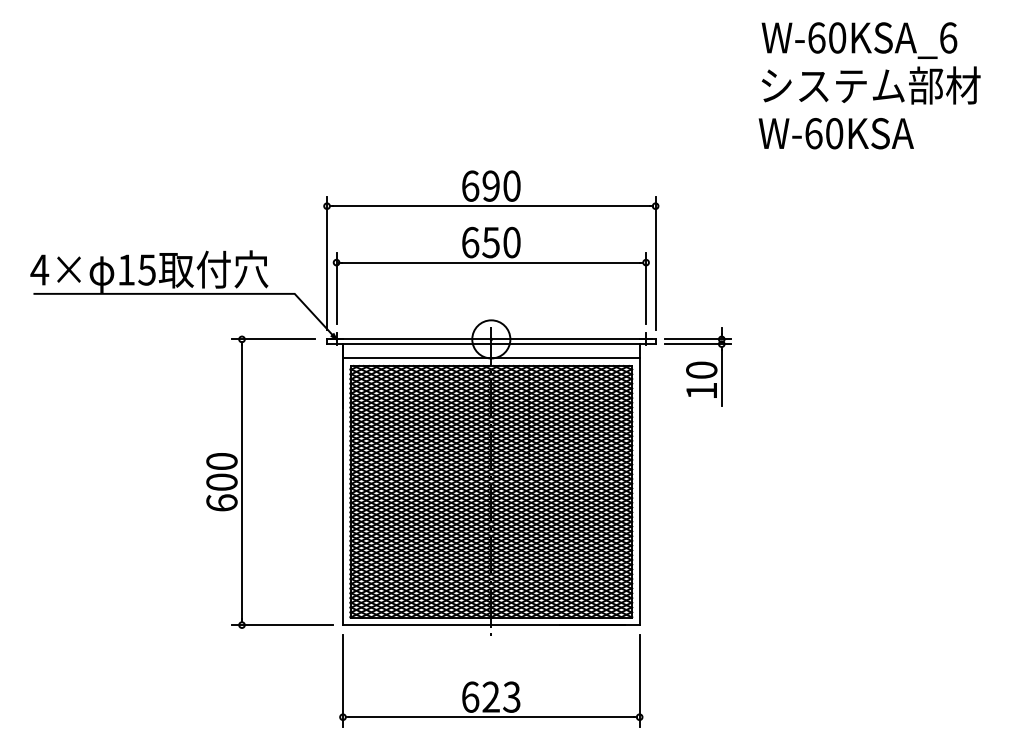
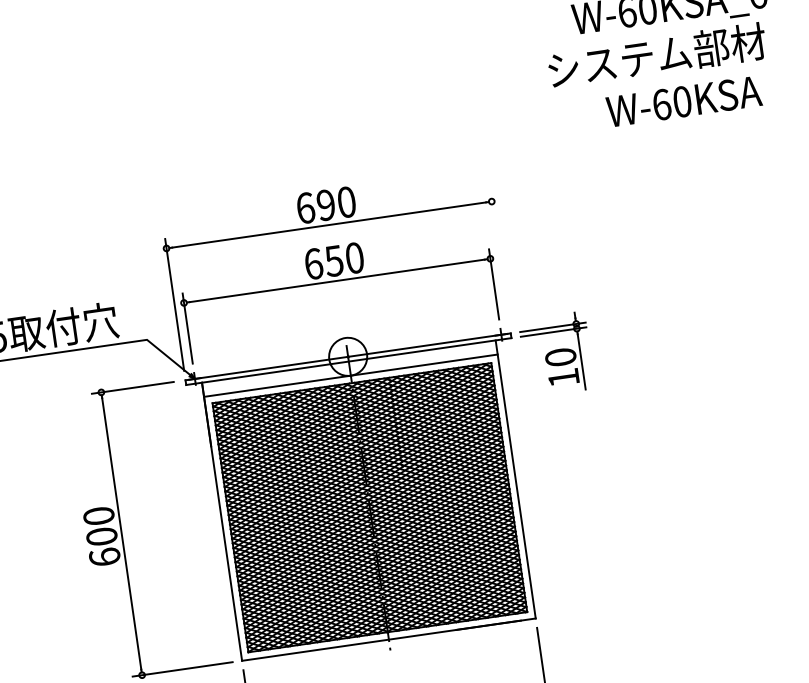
text: (870, 85) -> (656, 55), moved
text: (835, 133) -> (683, 101), moved
line: (655, 262) -> (499, 257), removed

